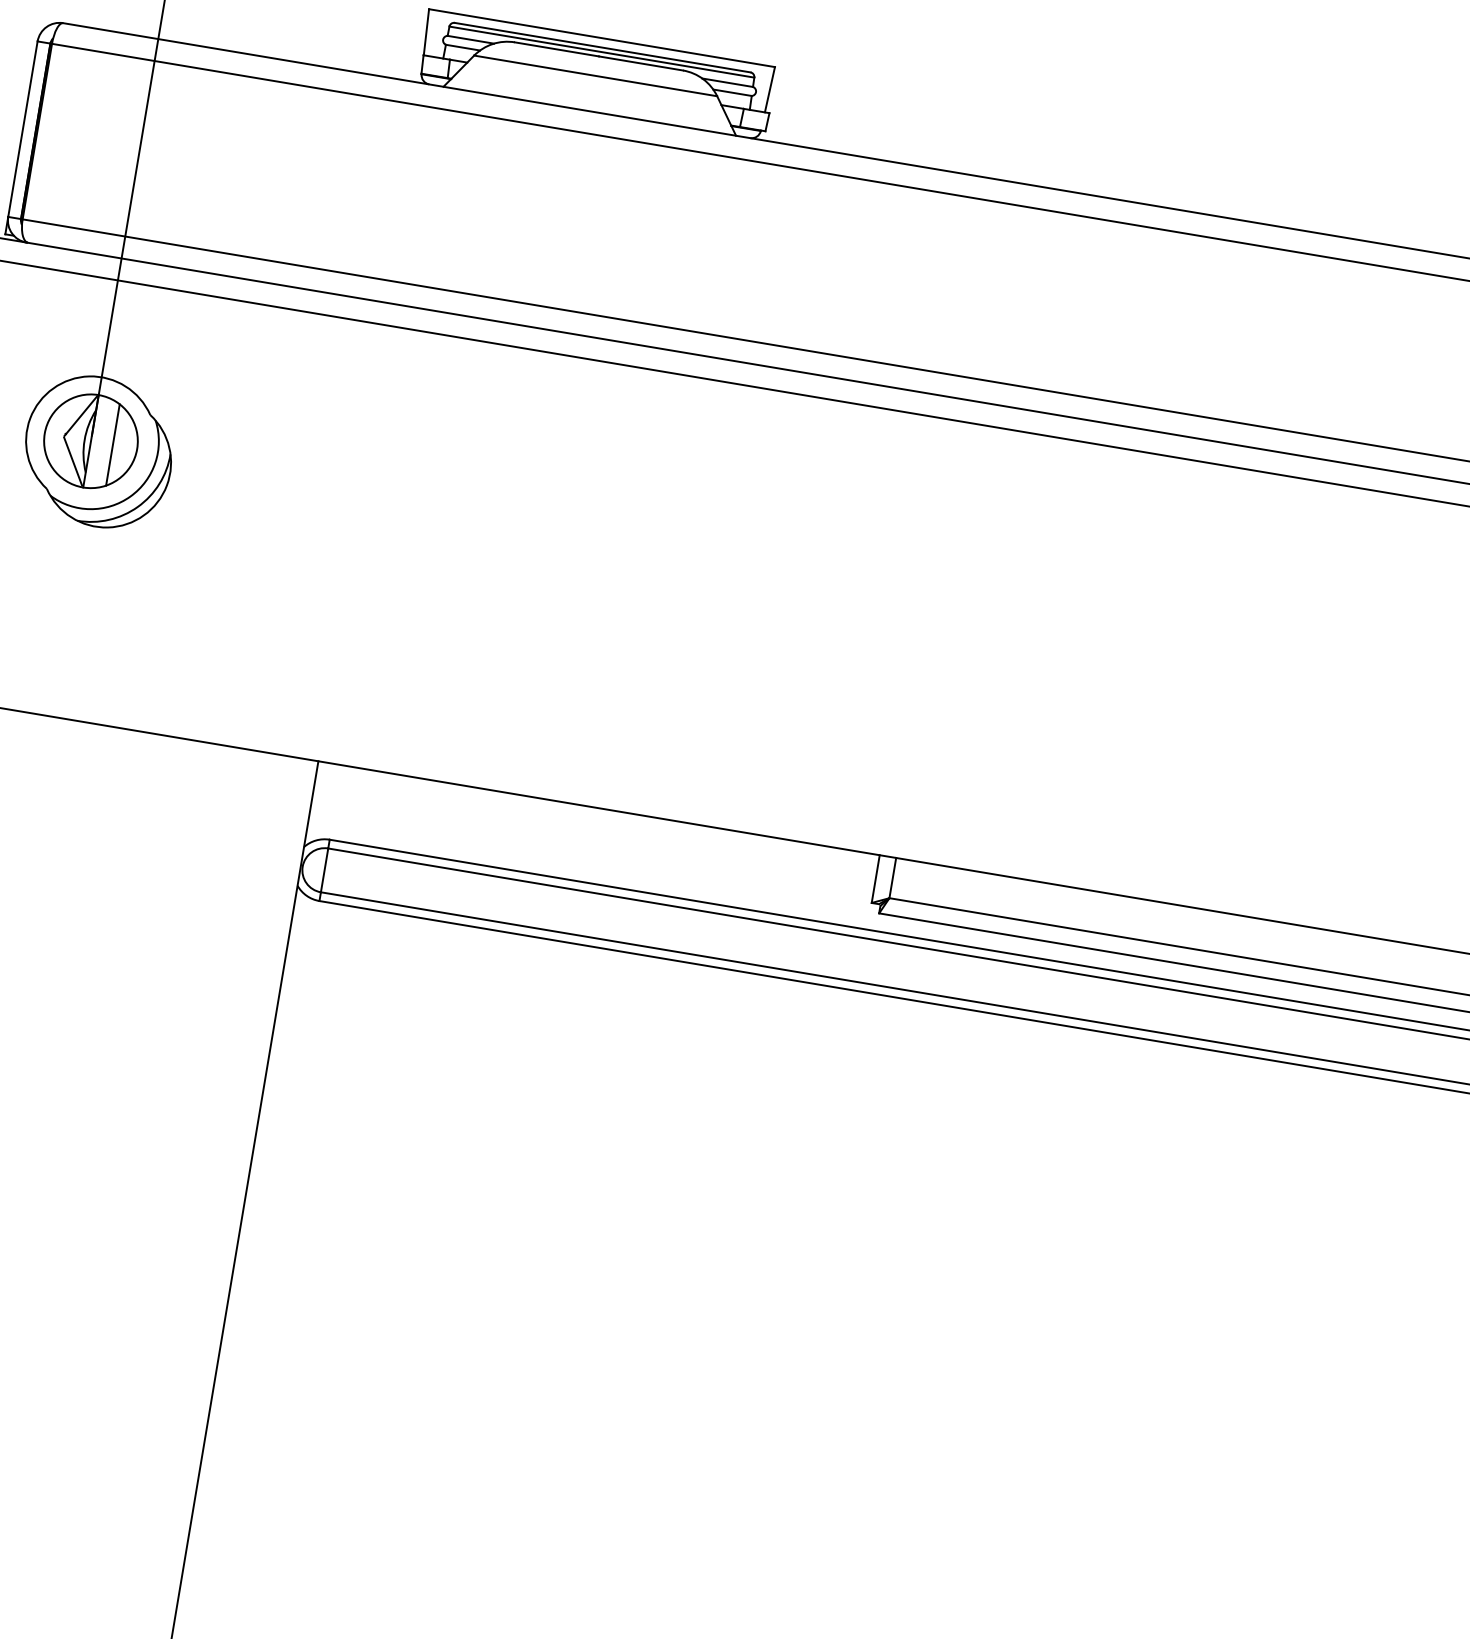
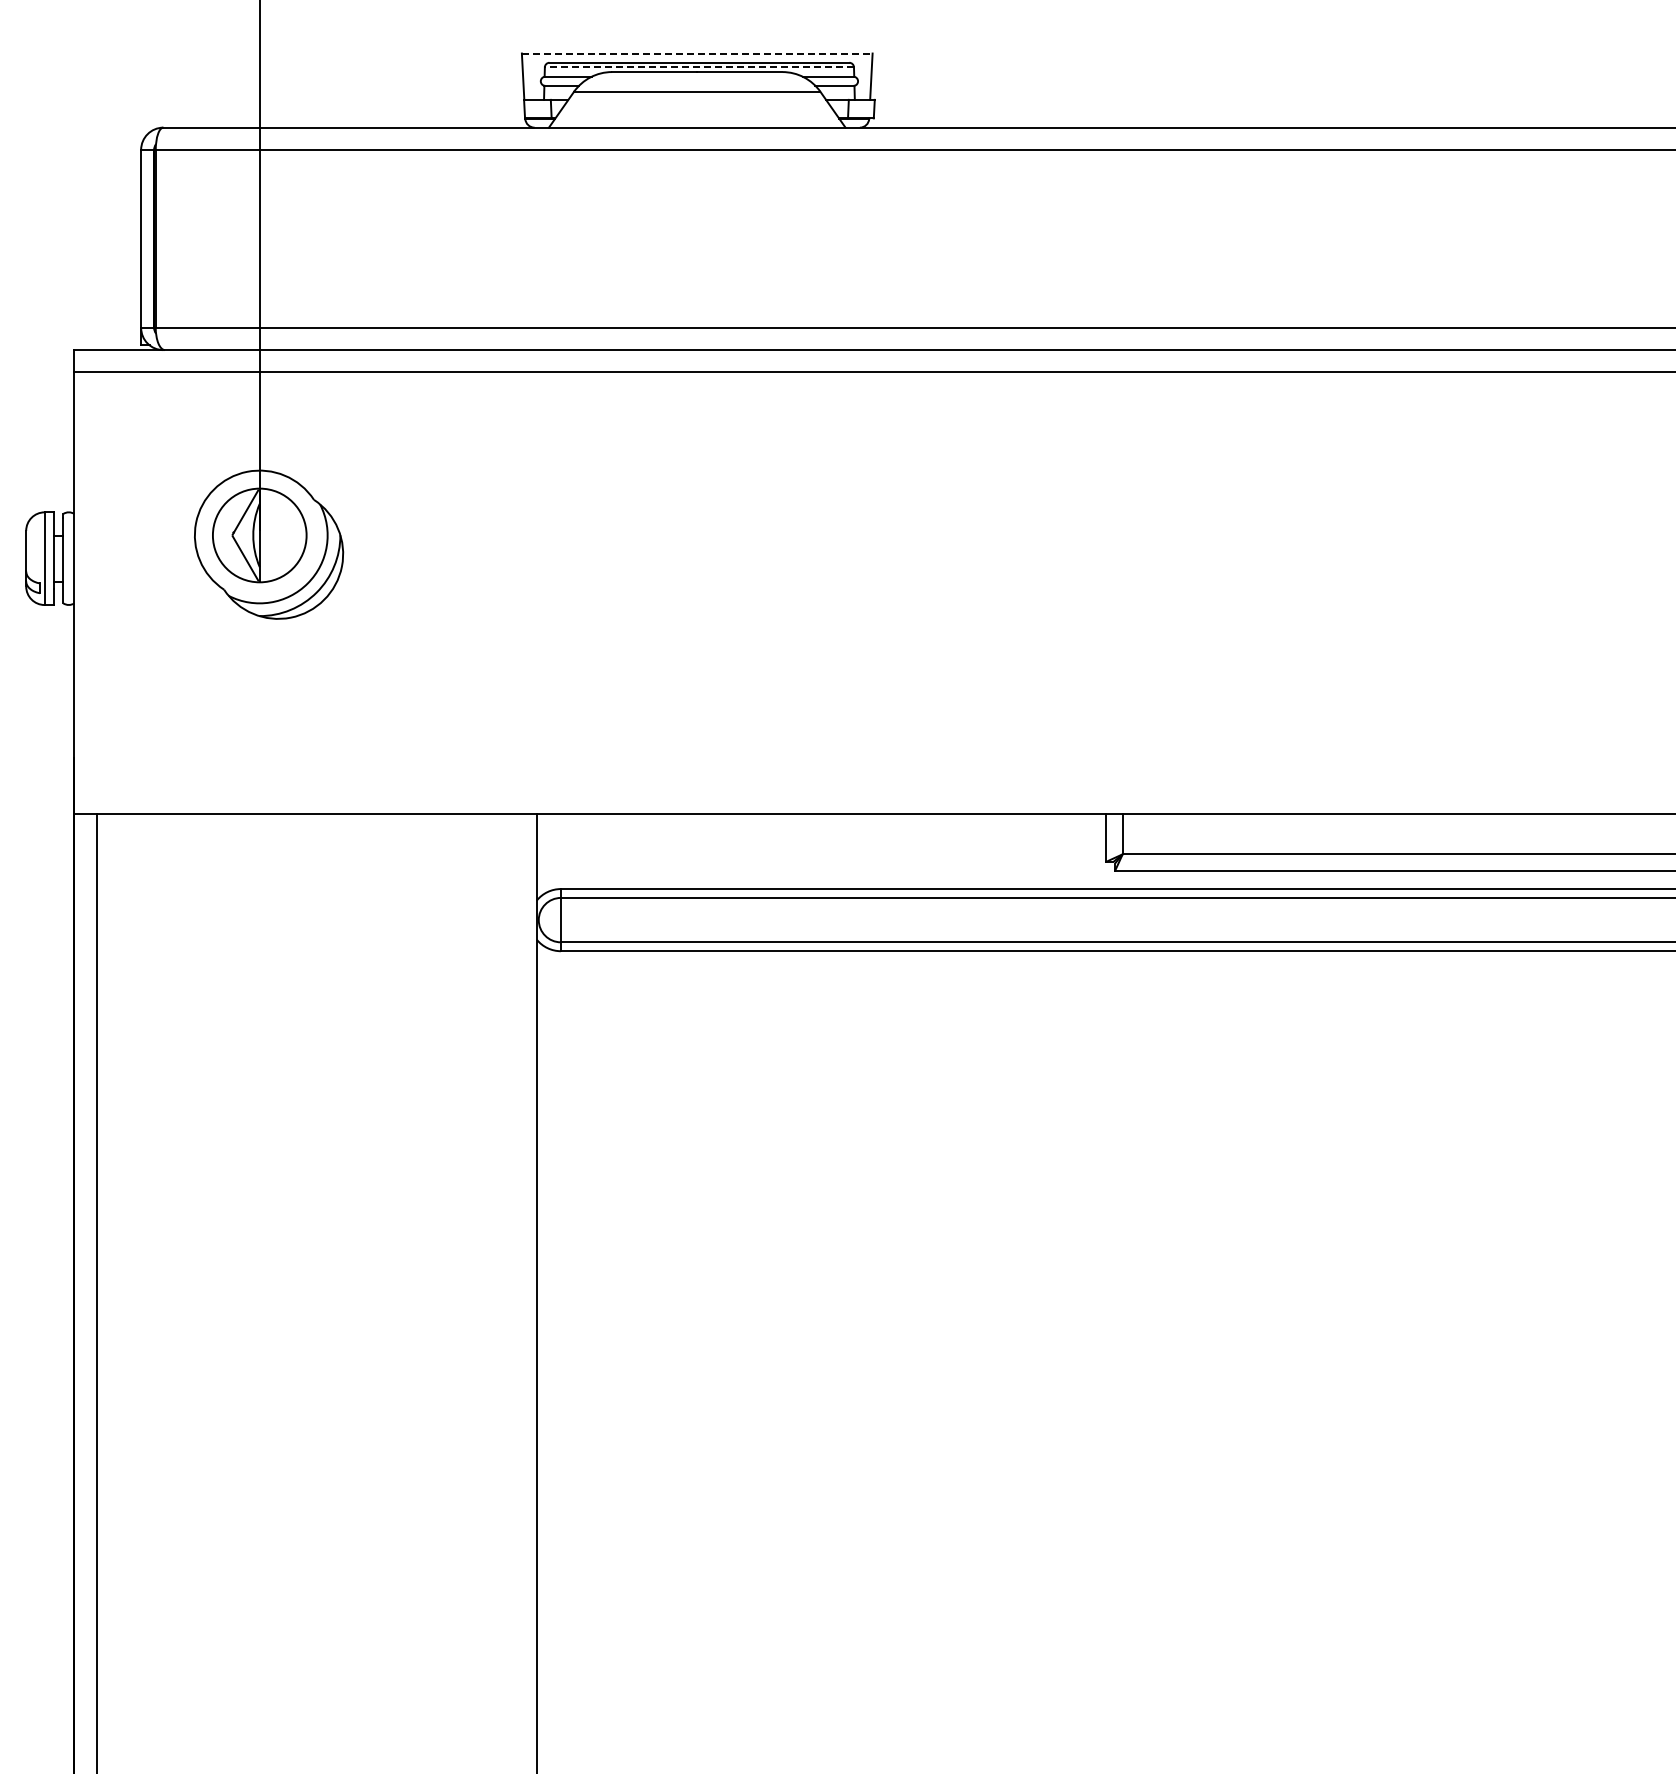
line: (602, 38) -> (697, 53), solid -> dashed
line: (601, 52) -> (699, 67), solid -> dashed
line: (113, 445) -> (282, 535), removed

